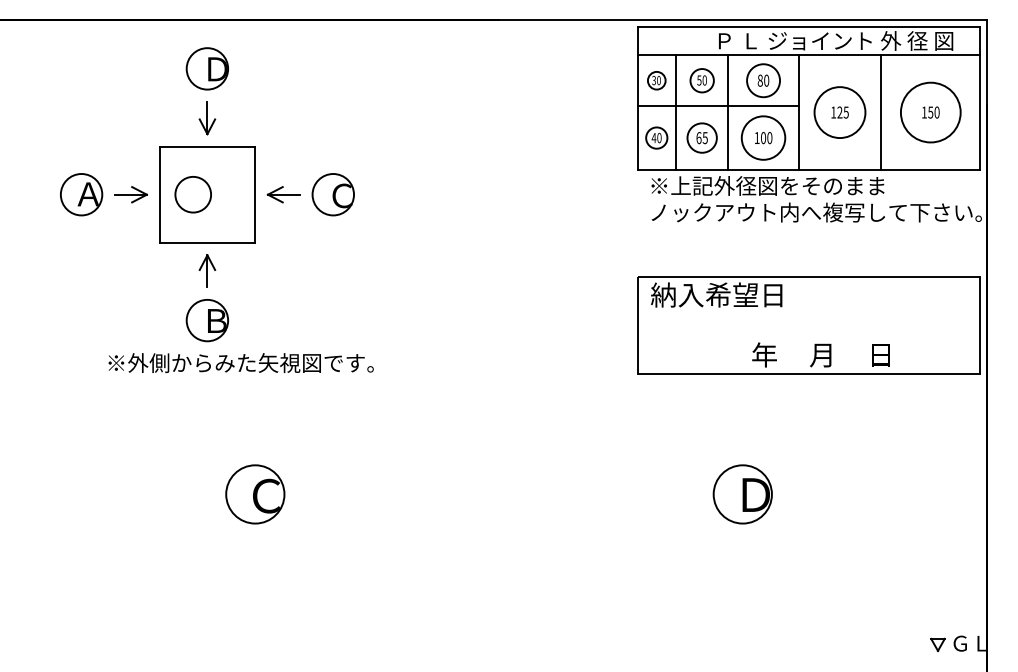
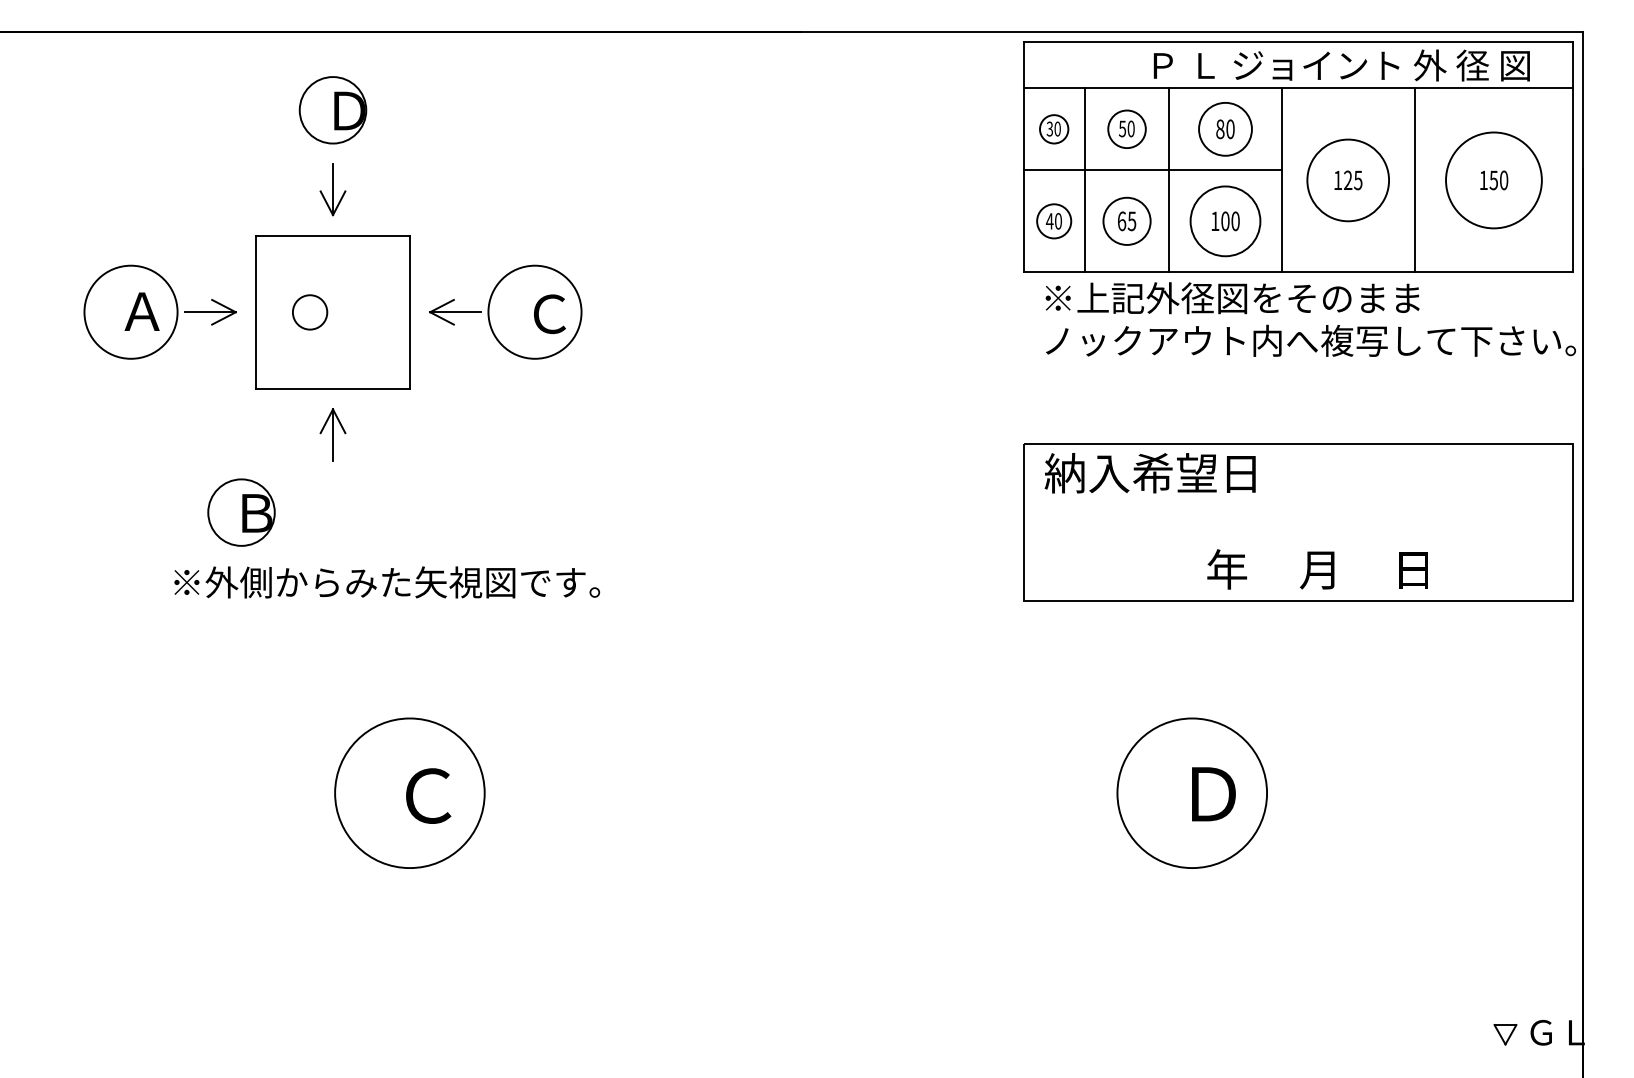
circle: (81, 194) -> (130, 311), size x1.4
circle: (192, 194) -> (309, 311), size x0.6
circle: (333, 194) -> (535, 311), size x1.4
part: (206, 320) -> (240, 512), moved
circle: (255, 494) -> (410, 793), size x1.6
circle: (742, 494) -> (1191, 793), size x1.6

